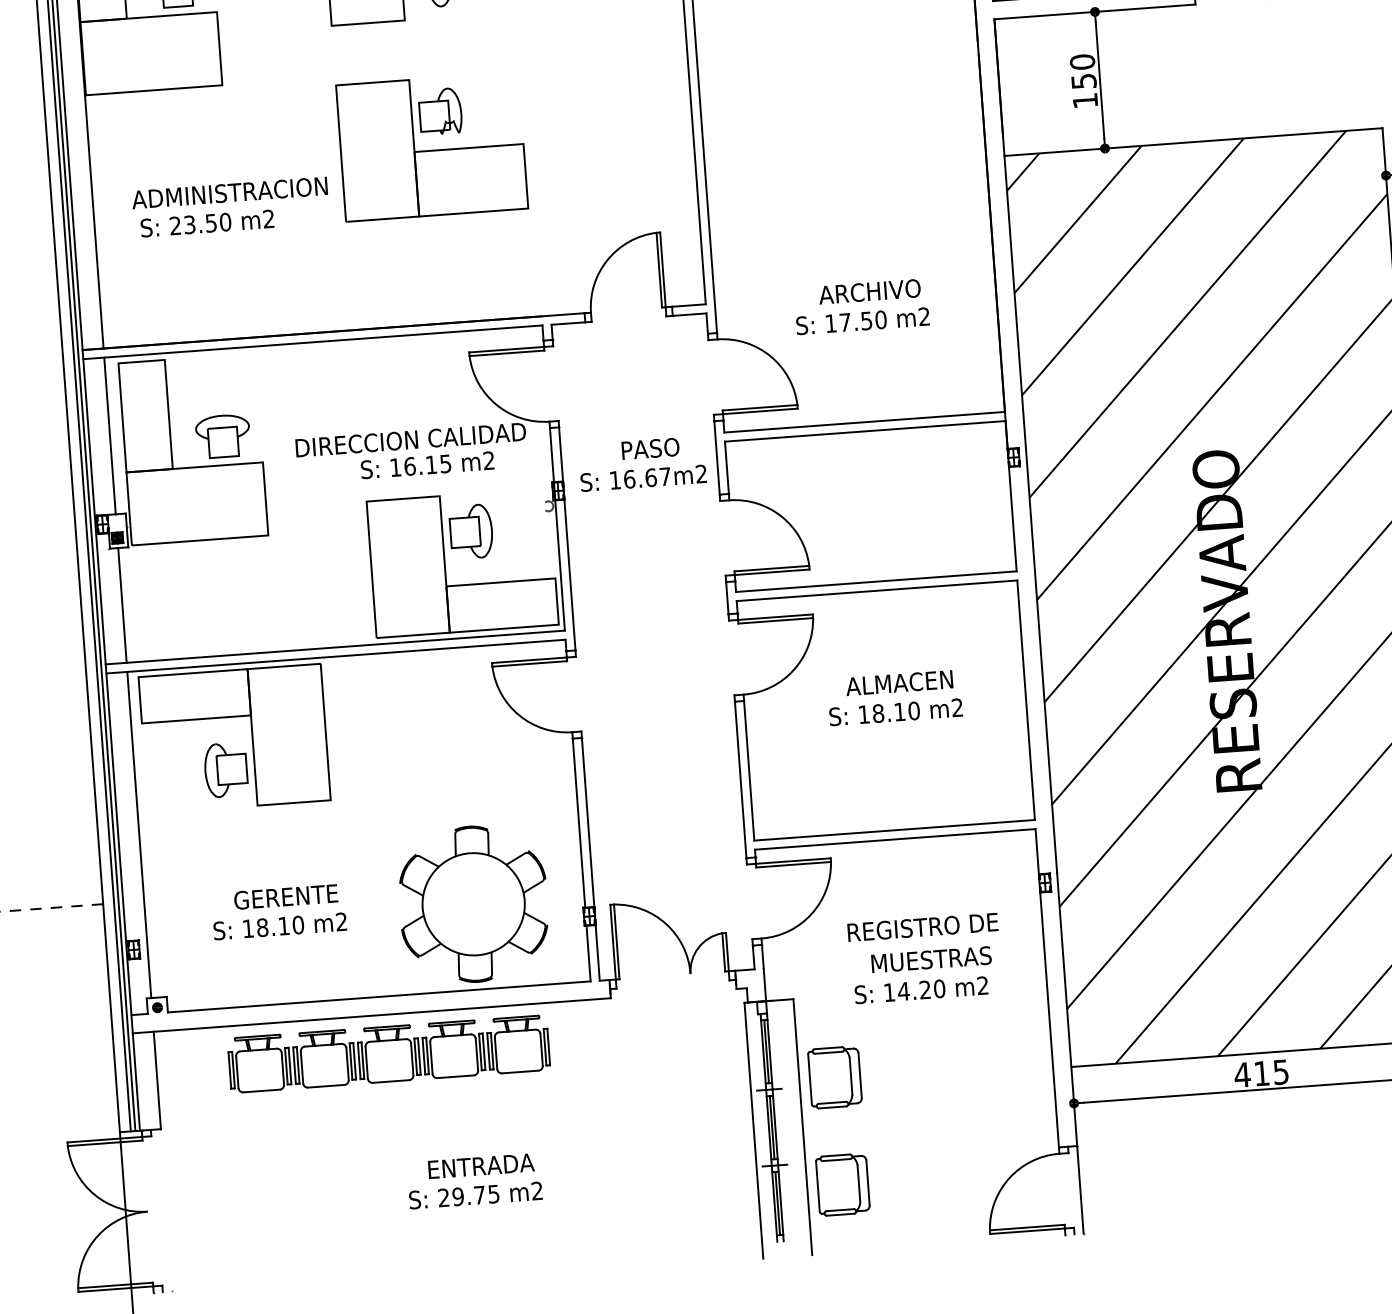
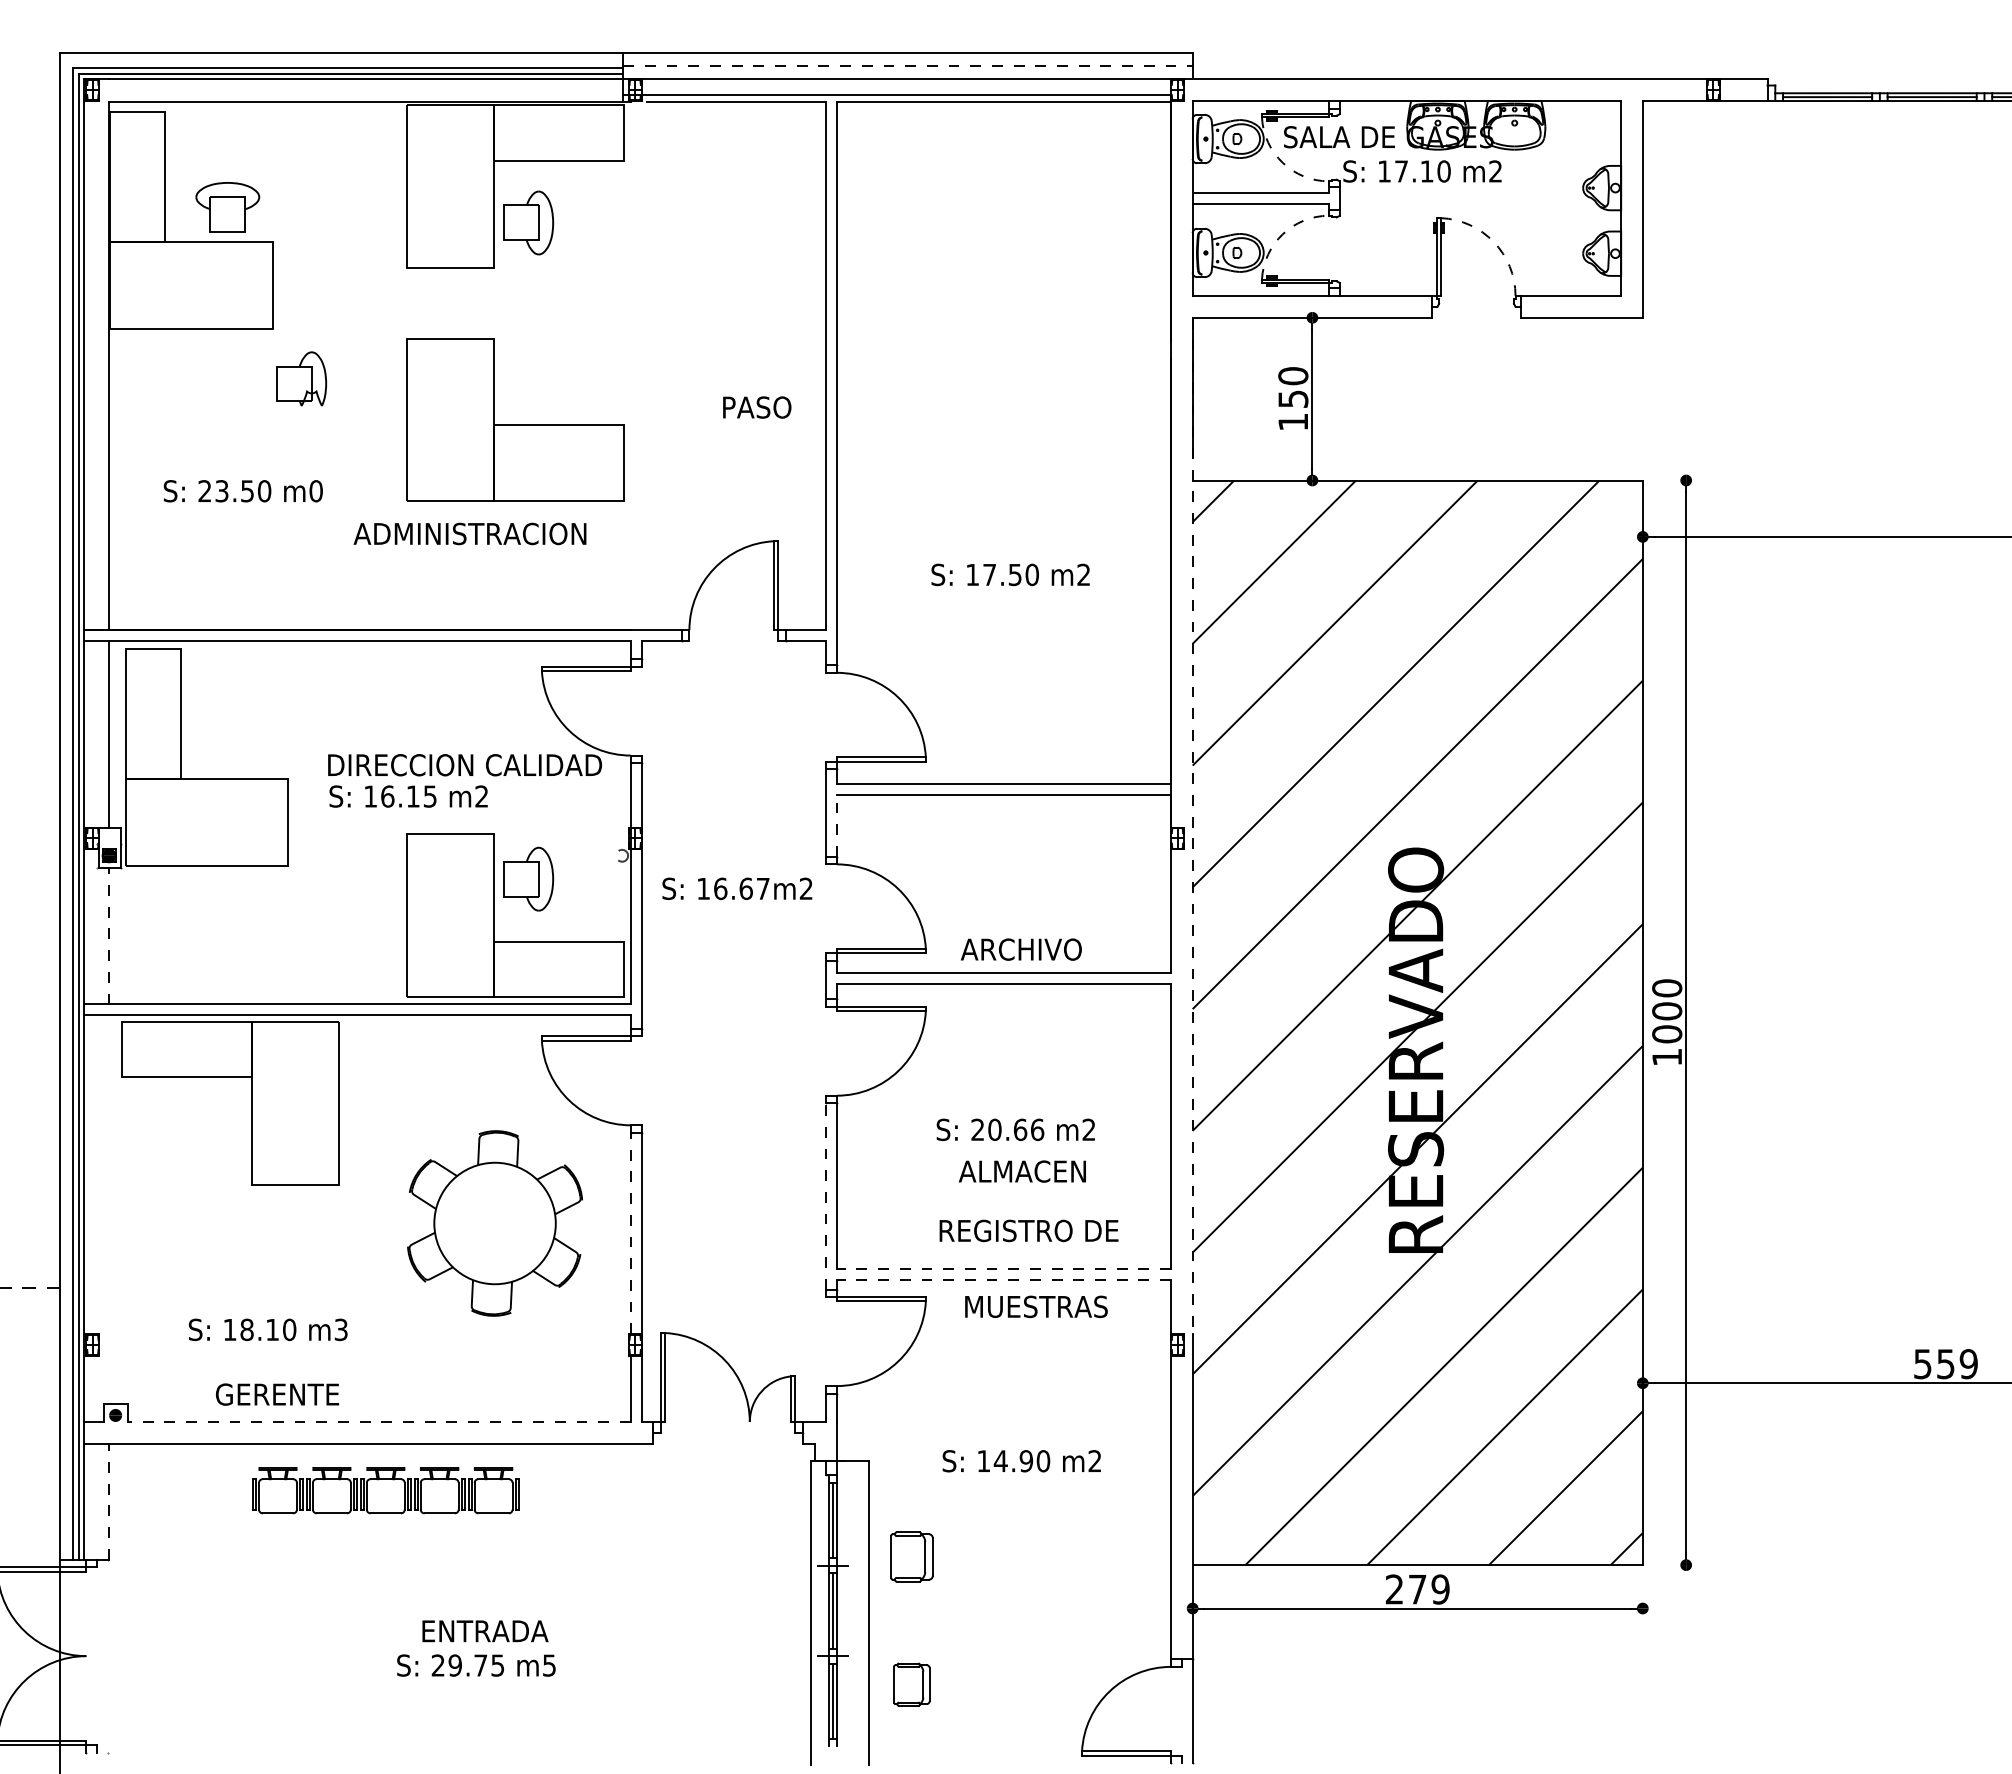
part: (440, 111) -> (301, 378), moved
text: (229, 192) -> (469, 533), moved
text: (268, 219) -> (315, 491), m2 -> m0
text: (869, 291) -> (1020, 949), moved
text: (862, 320) -> (1010, 574), moved
part: (222, 436) -> (242, 744), removed
line: (1025, 446) -> (1192, 826), solid -> dashed
text: (650, 448) -> (757, 407), moved
text: (427, 465) -> (408, 796), moved
line: (726, 467) -> (836, 825), solid -> dashed
text: (643, 478) -> (737, 888), moved
line: (122, 604) -> (109, 935), solid -> dashed
text: (898, 683) -> (1021, 1171), moved
text: (888, 712) -> (1007, 1129), 18.10 -> 20.66
part: (226, 769) -> (217, 1139), removed
line: (741, 779) -> (826, 1195), solid -> dashed
line: (578, 823) -> (630, 1233), solid -> dashed
line: (894, 830) -> (1003, 1269), solid -> dashed
line: (139, 835) -> (109, 1209), removed
line: (894, 839) -> (1003, 1280), solid -> dashed
text: (286, 896) -> (277, 1394), moved
part: (473, 904) -> (494, 1223), moved
text: (341, 922) -> (340, 1330), m2 -> m3
text: (922, 927) -> (1028, 1230), moved
text: (931, 959) -> (1036, 1306), moved
text: (925, 990) -> (1026, 1461), 14.20 -> 14.90
line: (379, 996) -> (379, 1421), solid -> dashed
part: (388, 1054) -> (385, 1490), size x0.7
text: (1261, 1073) -> (1417, 1589), 415 -> 279
part: (834, 1077) -> (911, 1556), size x0.7
line: (157, 1080) -> (109, 1501), solid -> dashed
part: (842, 1184) -> (911, 1684), size x0.6
text: (537, 1190) -> (549, 1665), m2 -> m5

